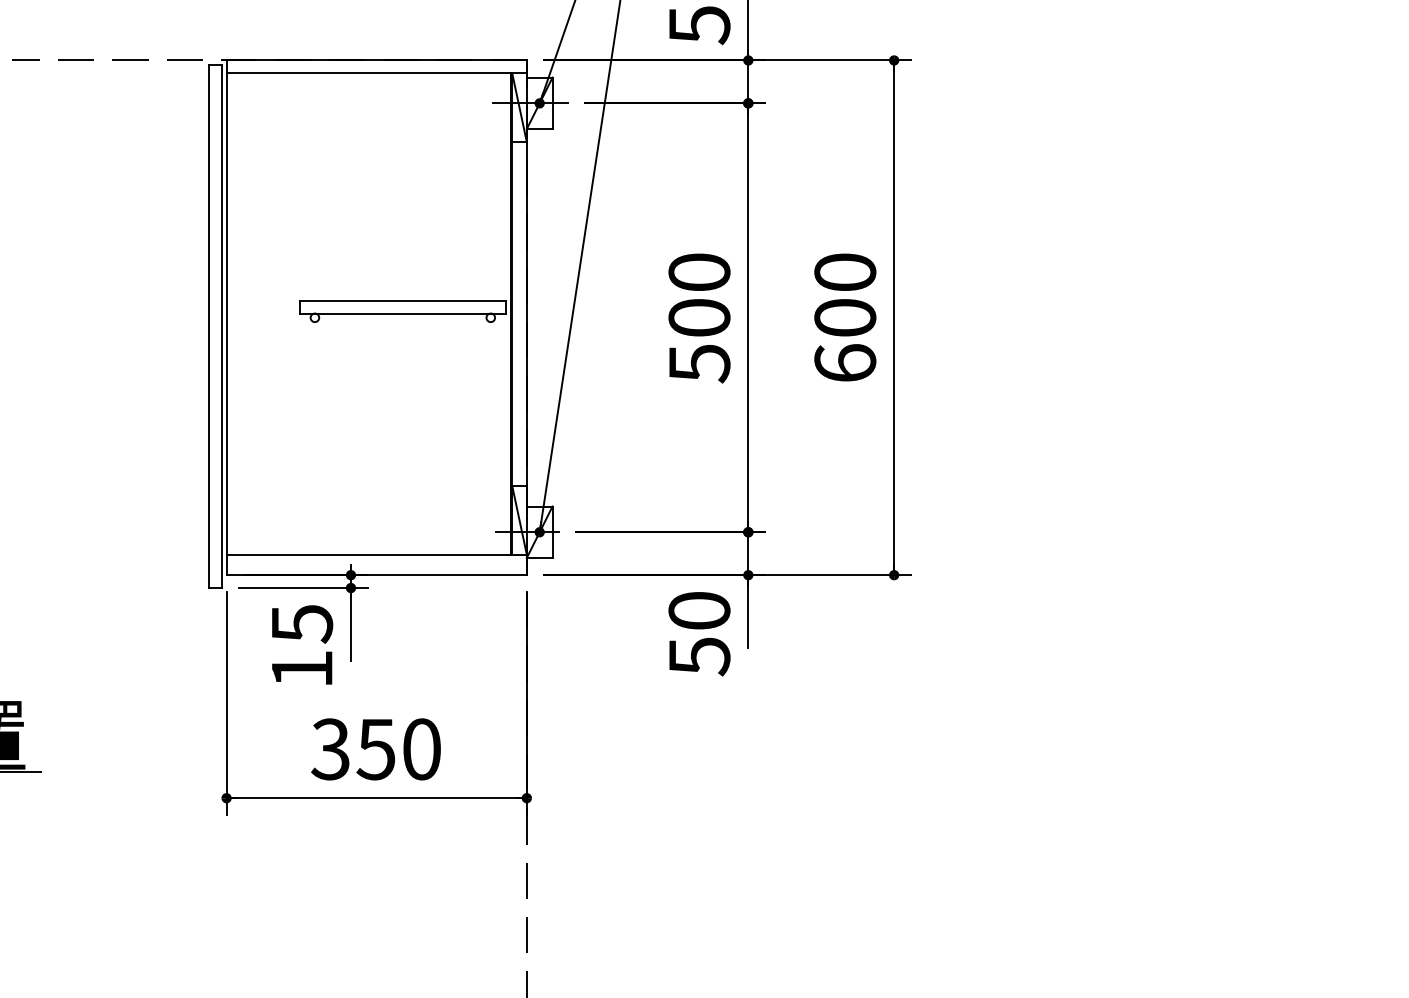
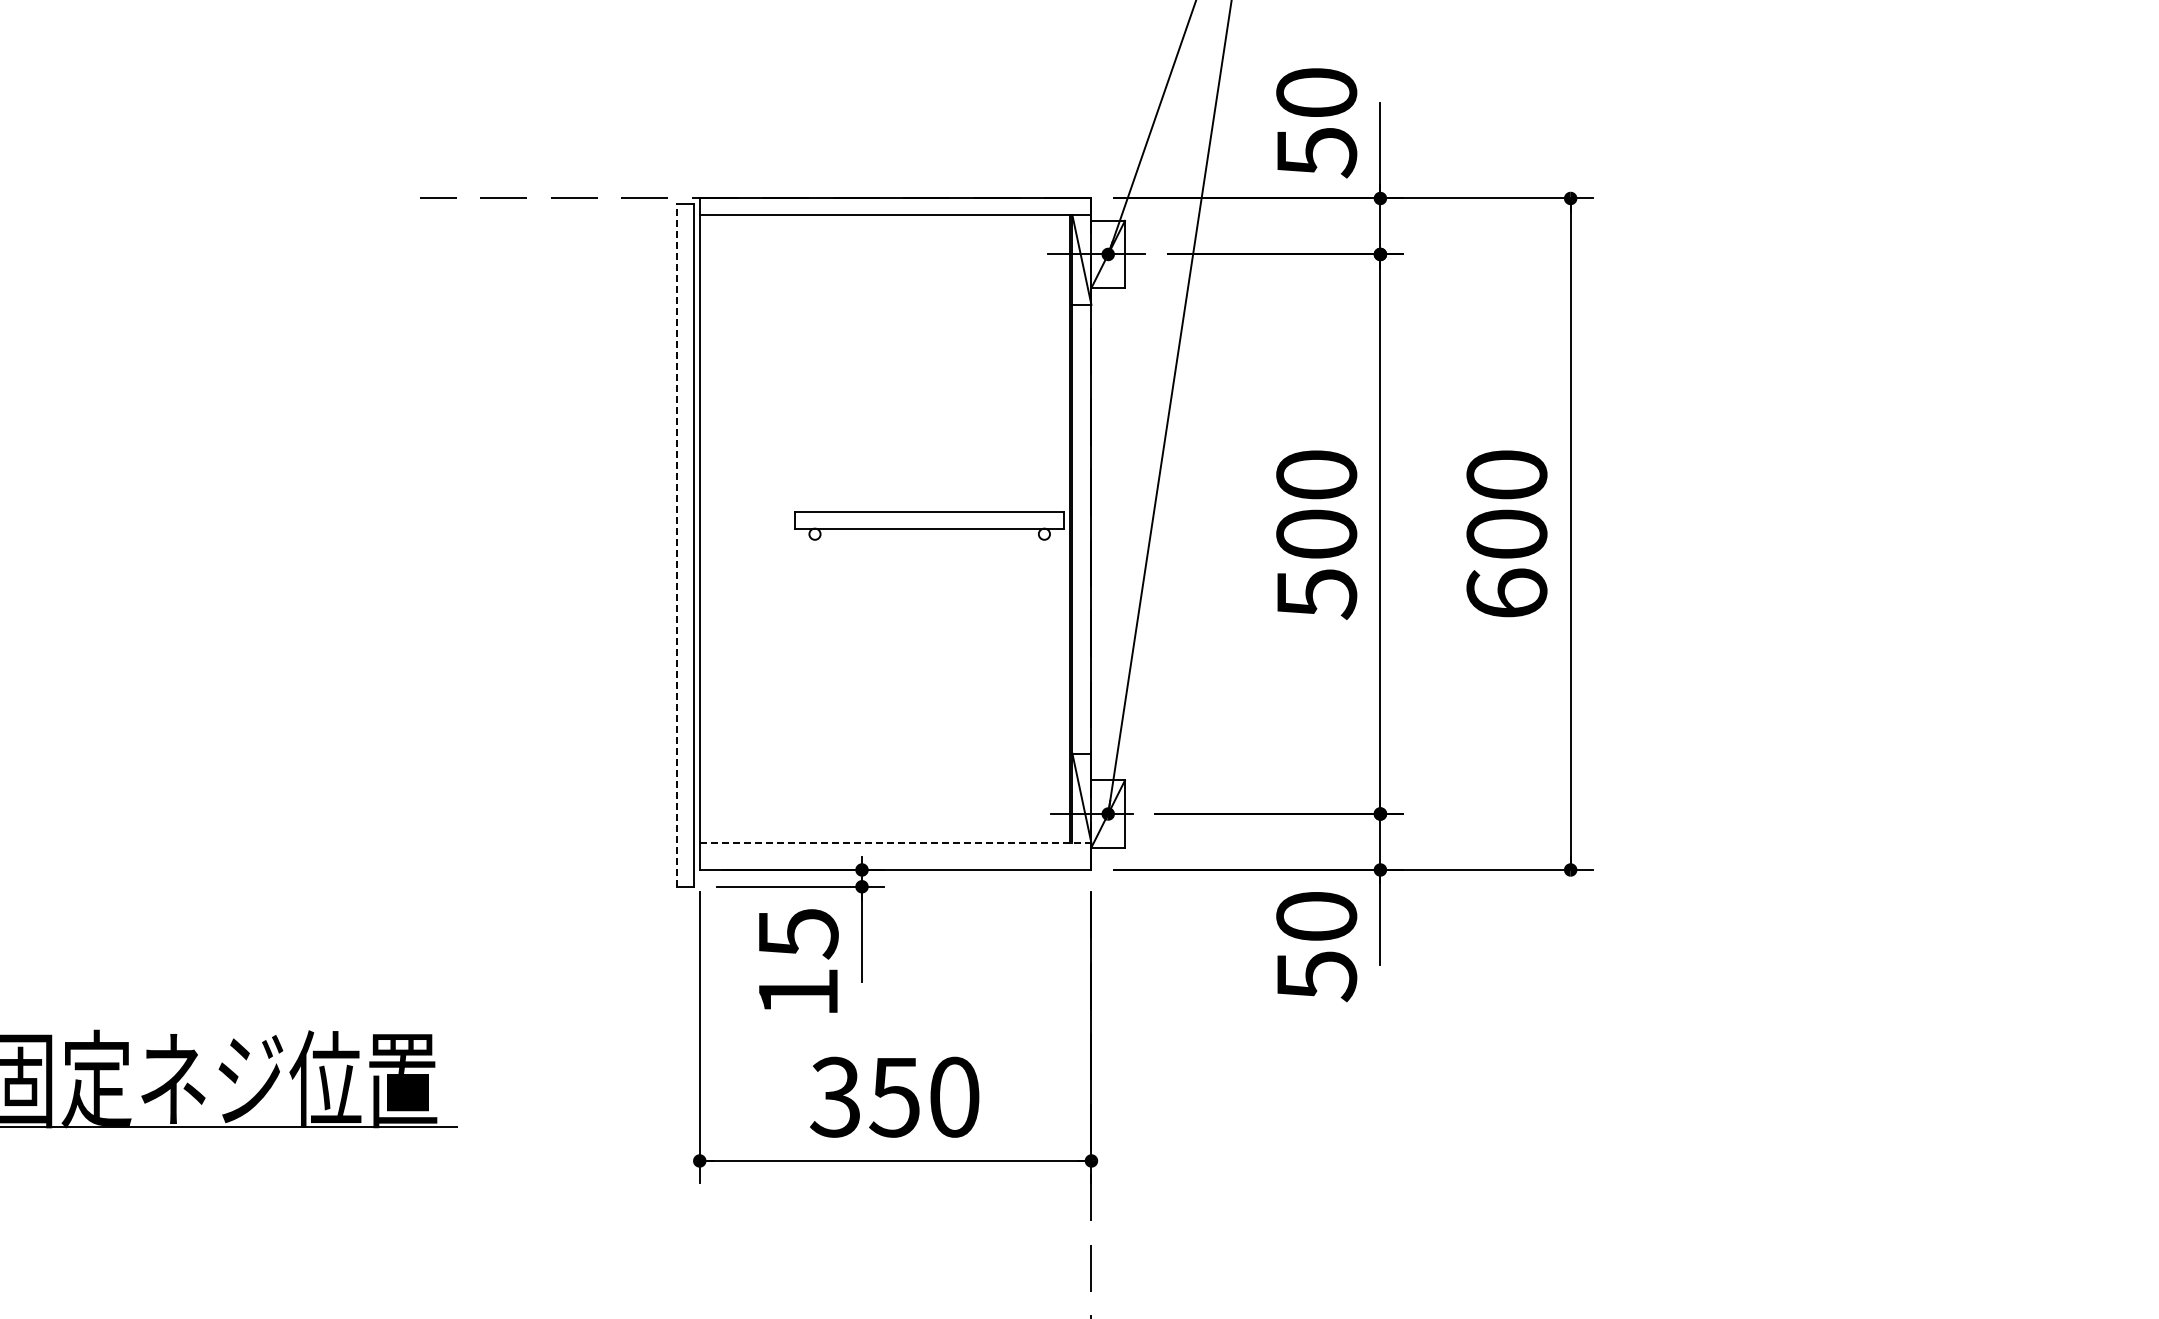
line: (209, 325) -> (677, 544), solid -> dashed
line: (376, 554) -> (895, 843), solid -> dashed

